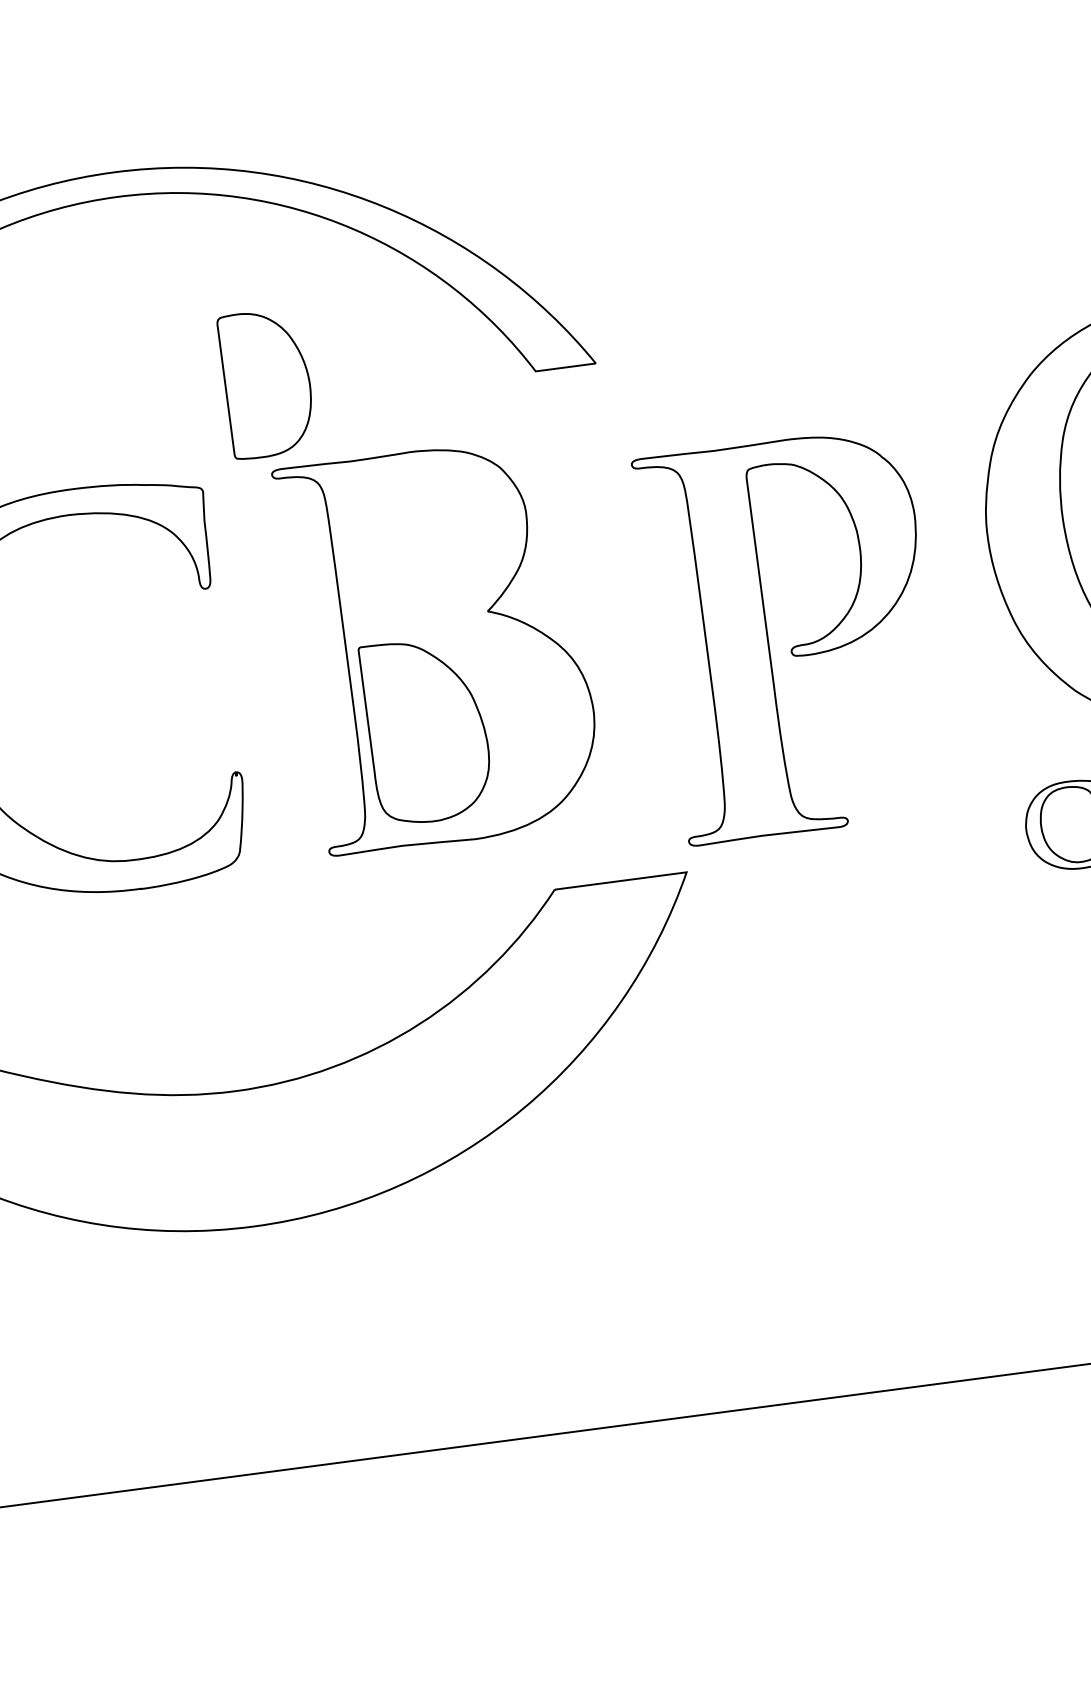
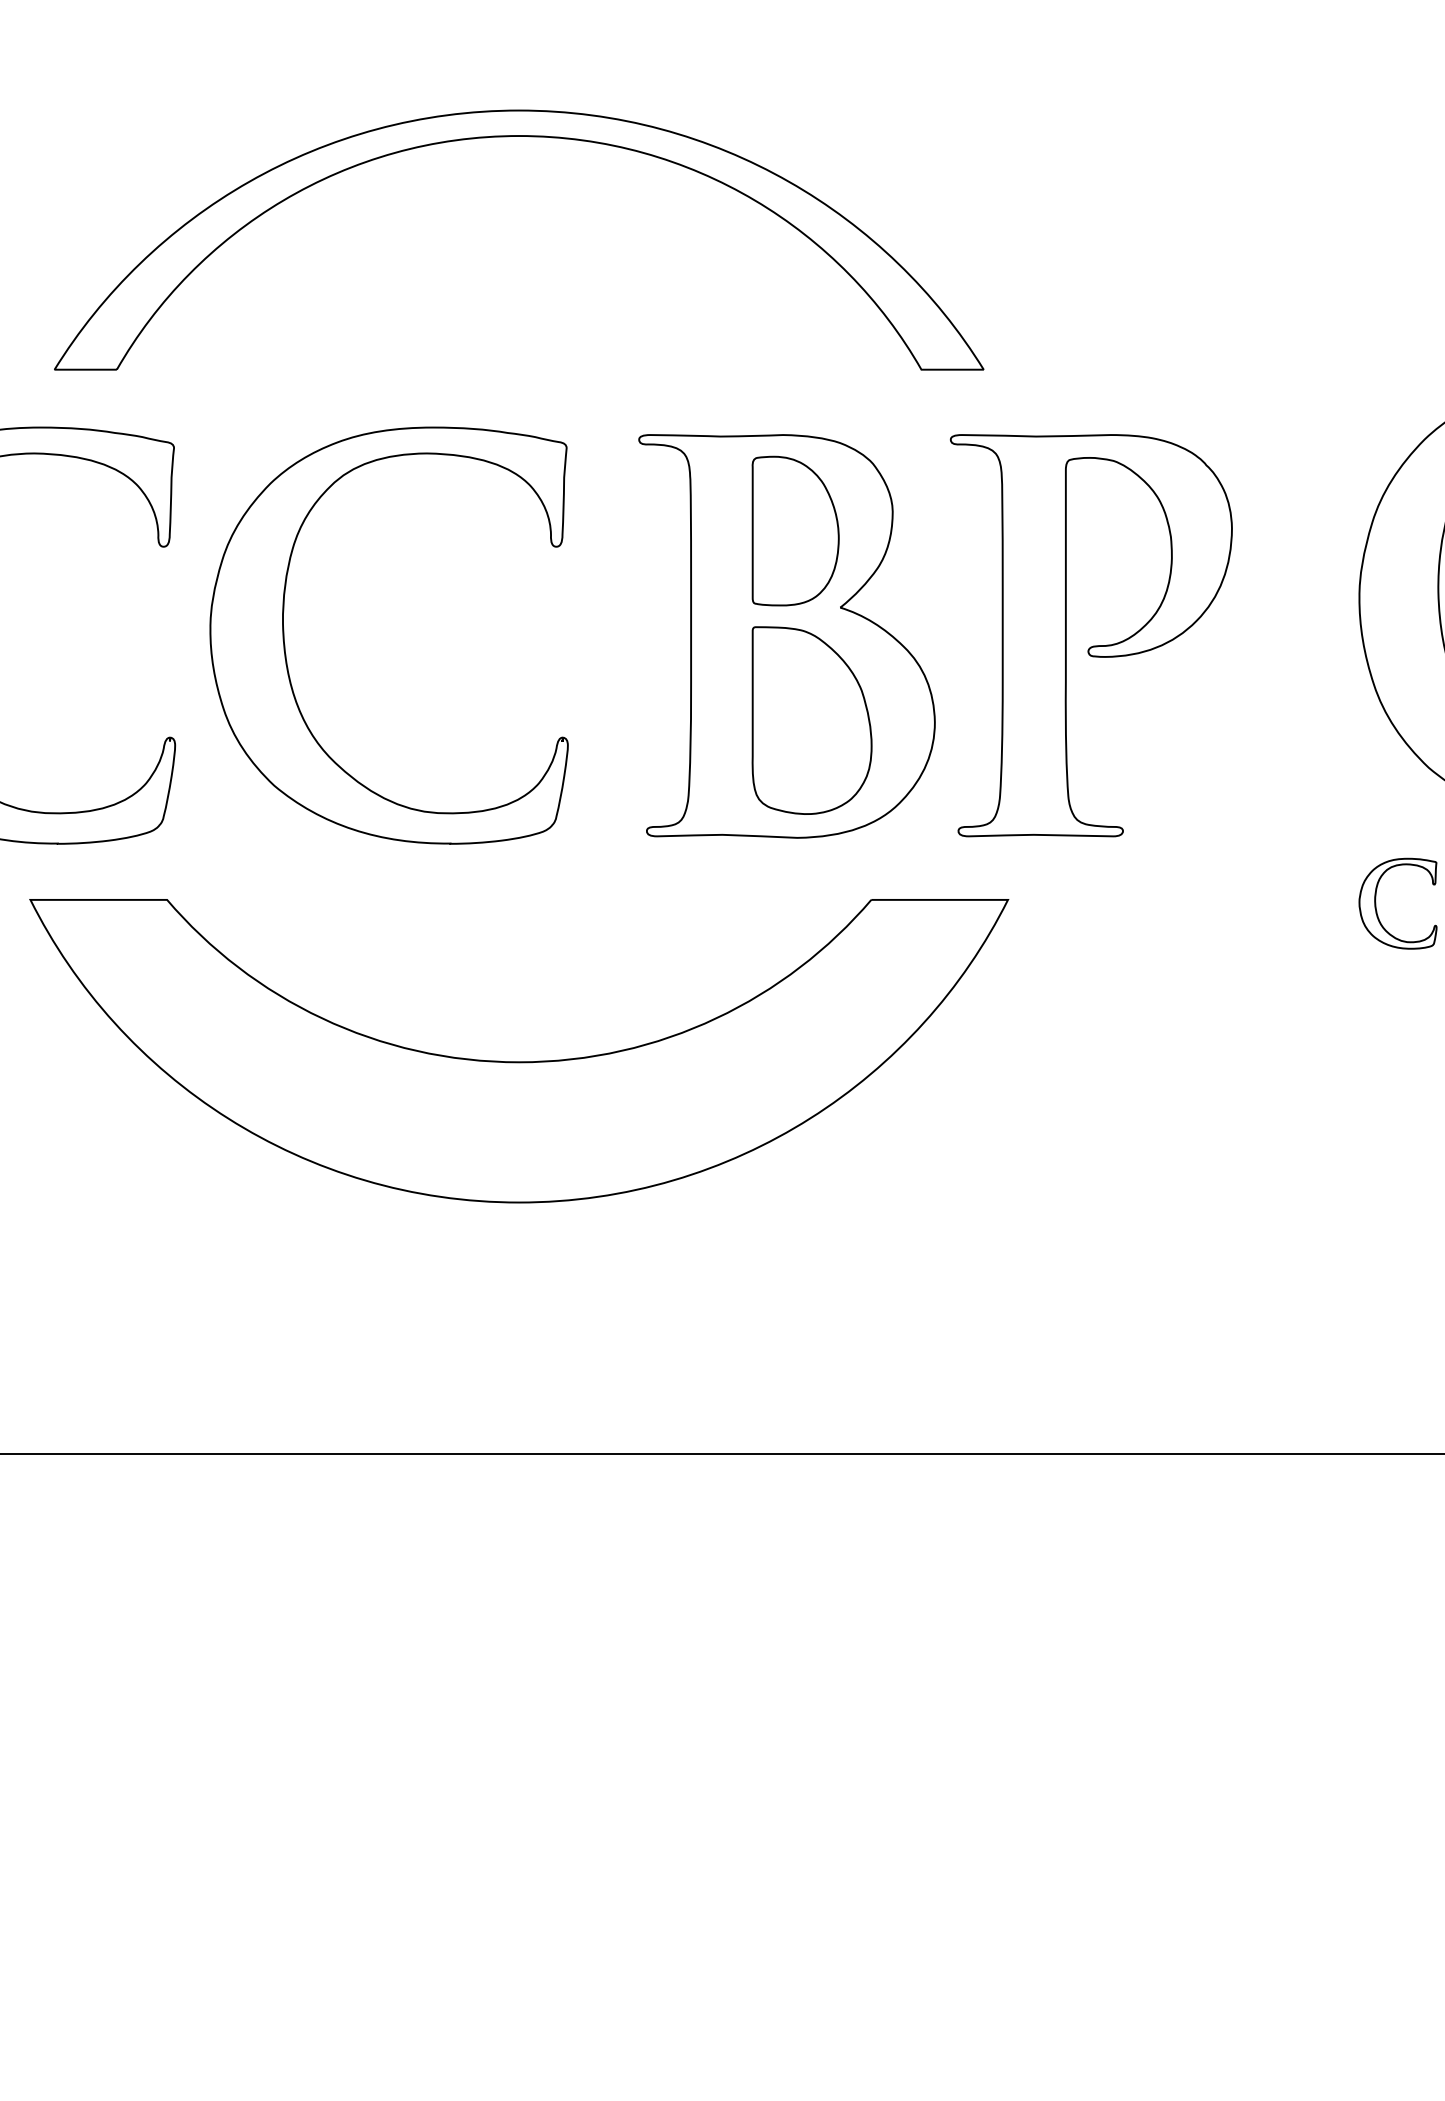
part: (267, 382) -> (795, 530), moved
part: (795, 645) -> (1093, 645), moved
part: (426, 730) -> (811, 720), moved

